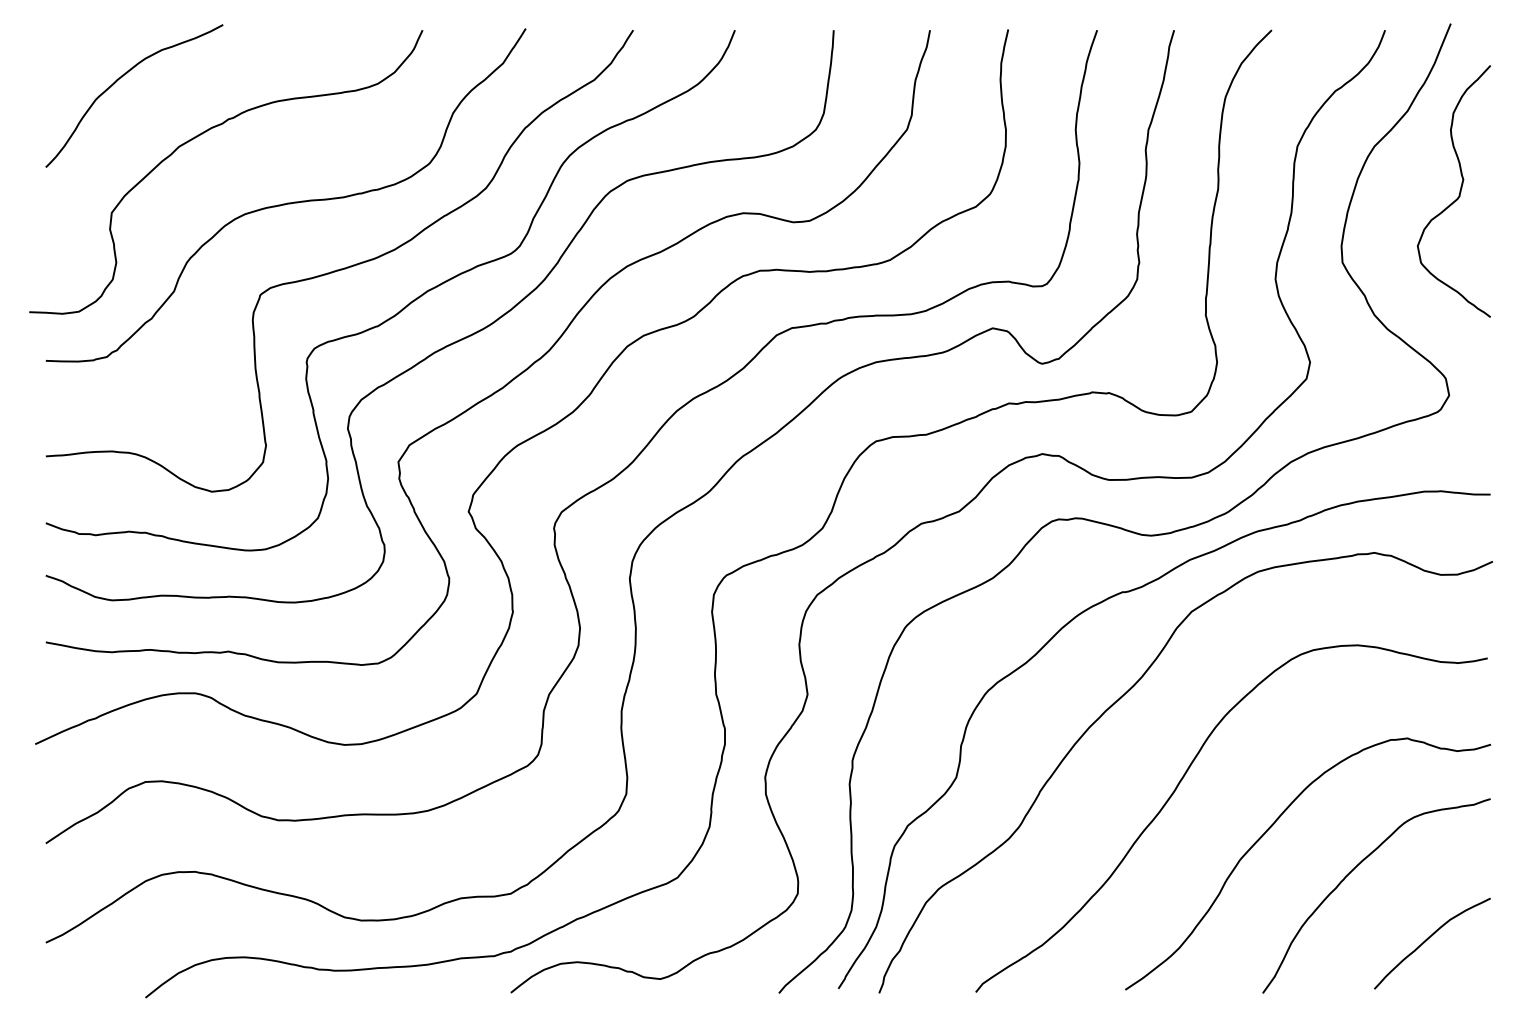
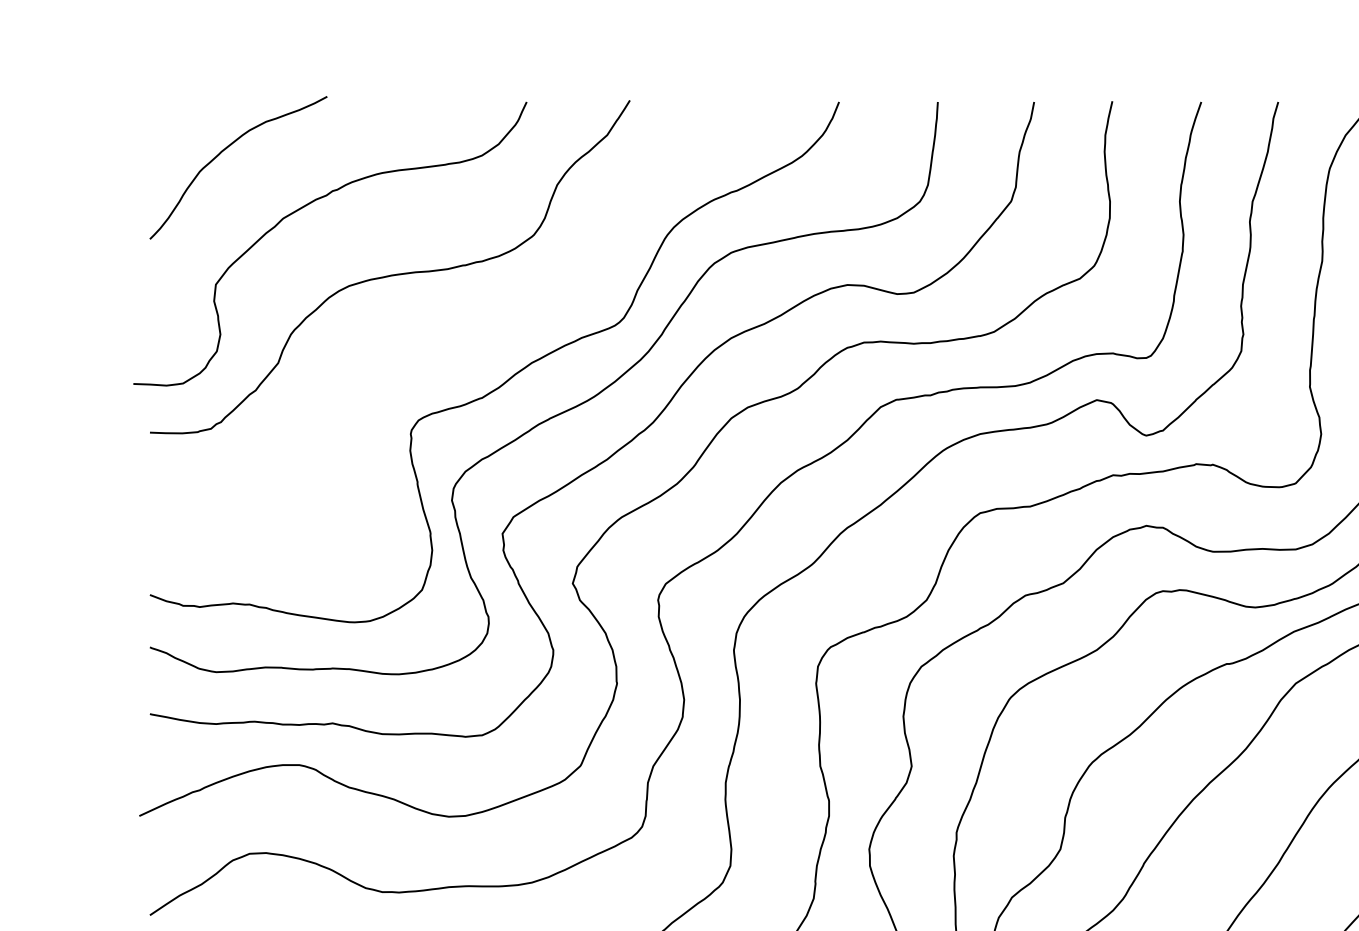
curve: (340, 268) -> (444, 340), removed

